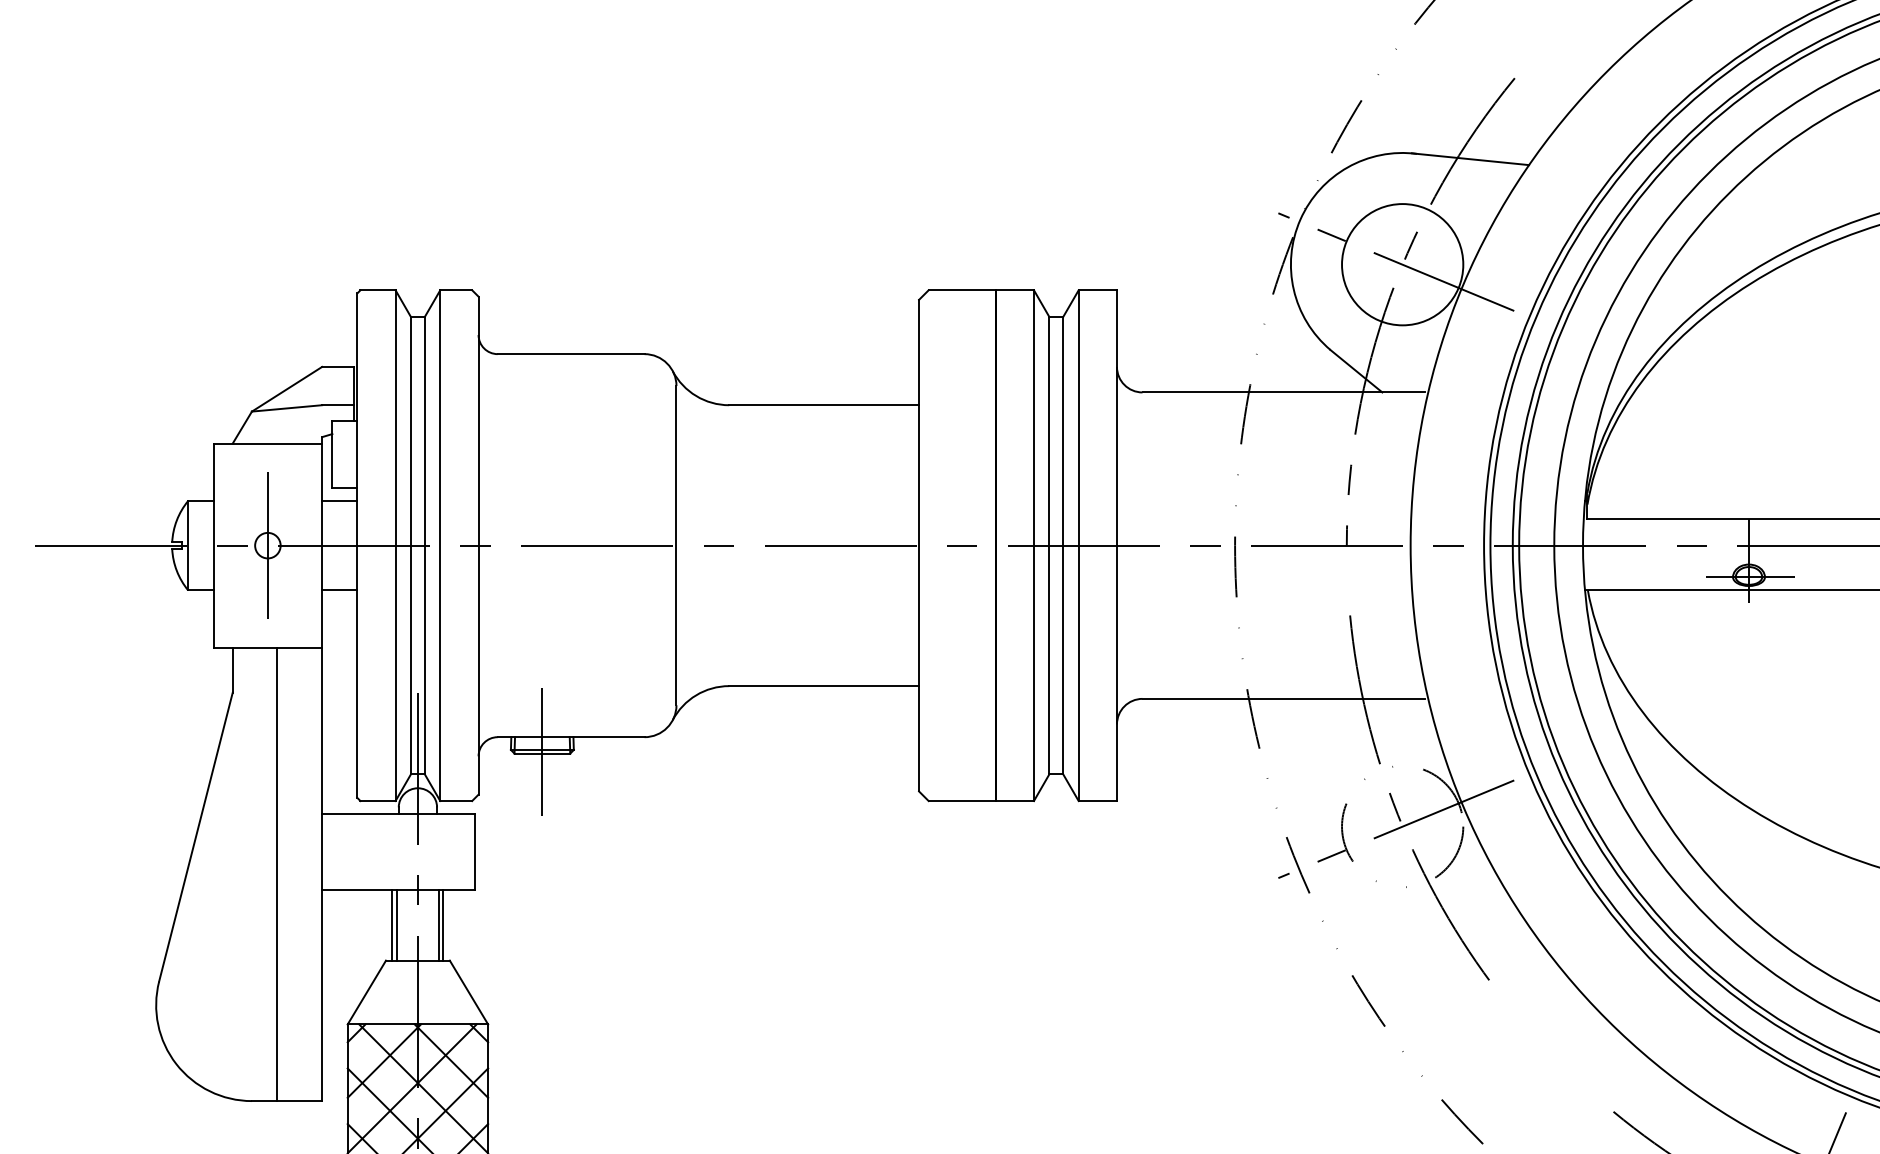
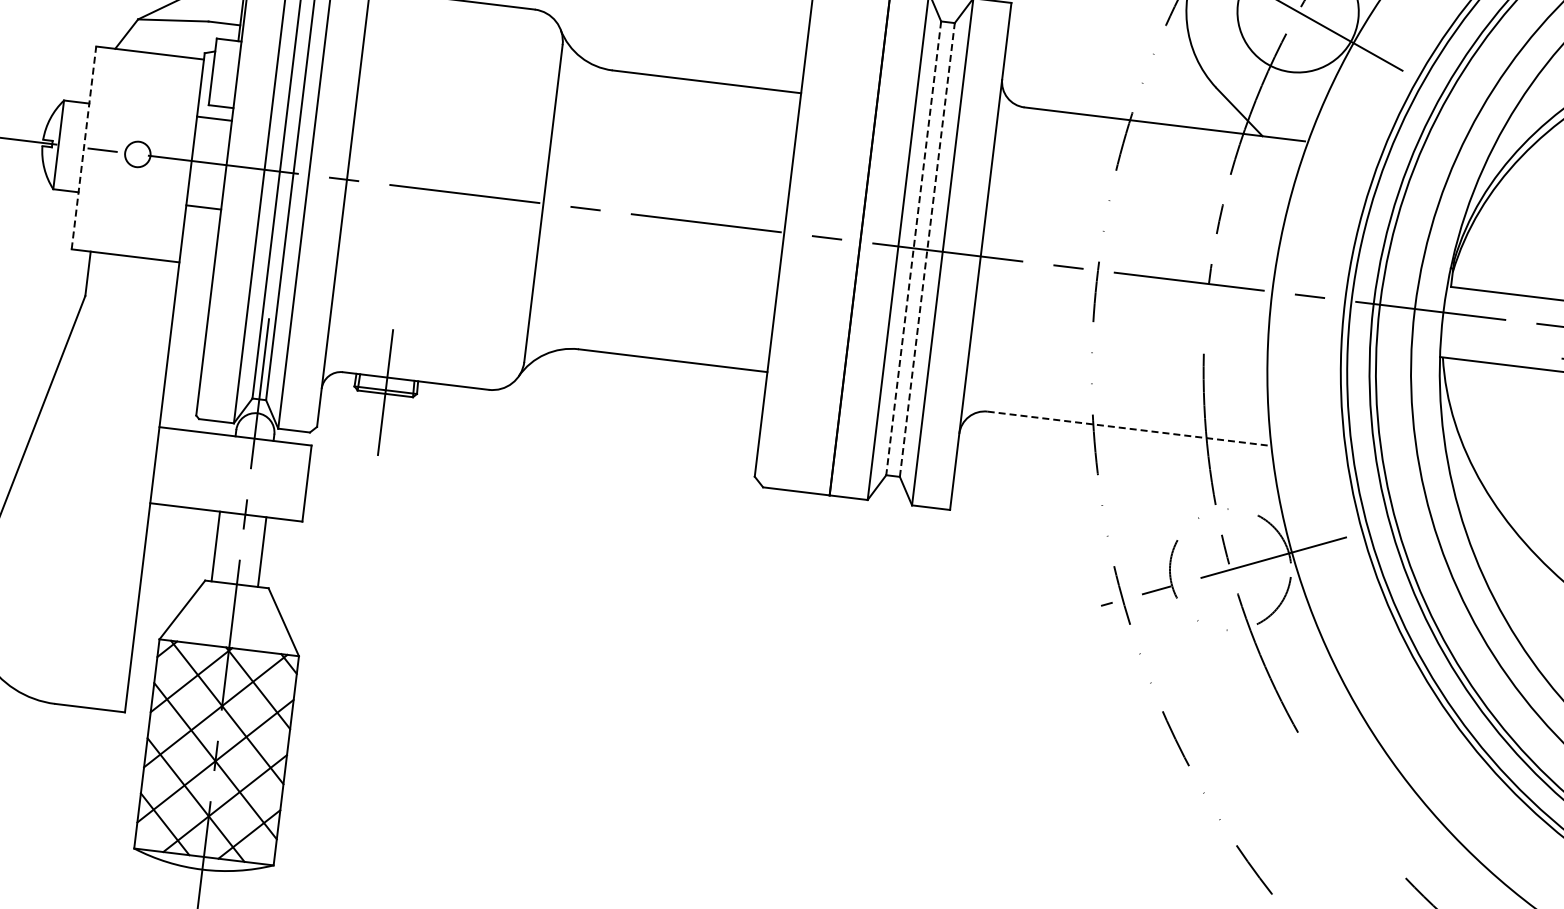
line: (213, 545) -> (83, 147), solid -> dashed
line: (267, 545) -> (137, 154), removed
line: (1049, 545) -> (913, 248), solid -> dashed
line: (1063, 545) -> (927, 249), solid -> dashed
line: (1284, 698) -> (1128, 428), solid -> dashed
line: (277, 874) -> (107, 482), removed
line: (396, 925) -> (219, 546), removed
line: (443, 925) -> (266, 552), removed

